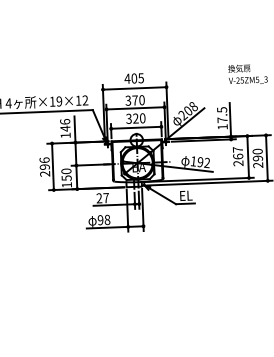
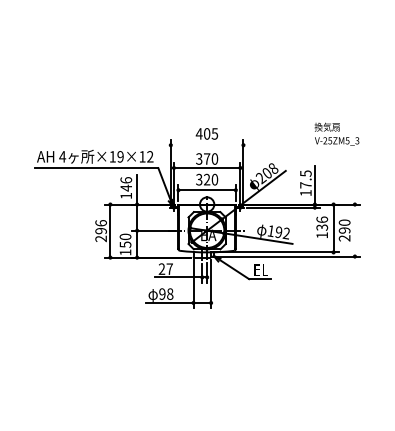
line: (135, 88) -> (207, 145), removed
text: (238, 156) -> (322, 227), 267 -> 136
line: (266, 158) -> (354, 230), removed

